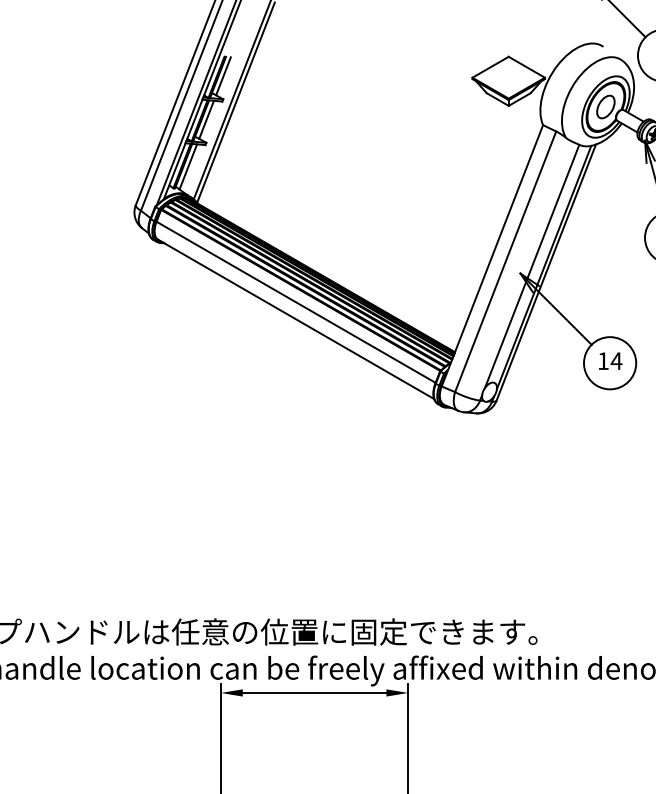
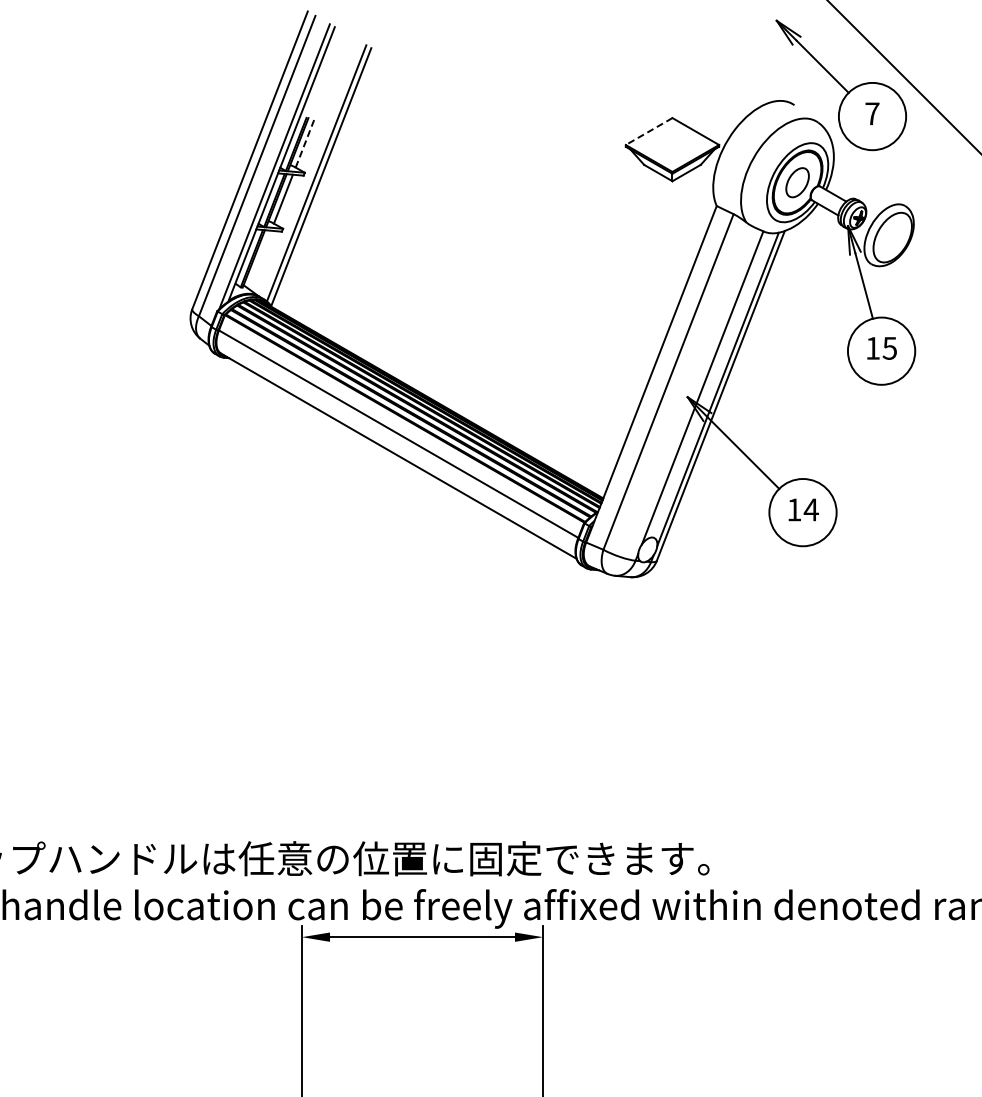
line: (490, 67) -> (649, 131), solid -> dashed
line: (223, 75) -> (305, 142), solid -> dashed
line: (188, 166) -> (259, 259), removed

